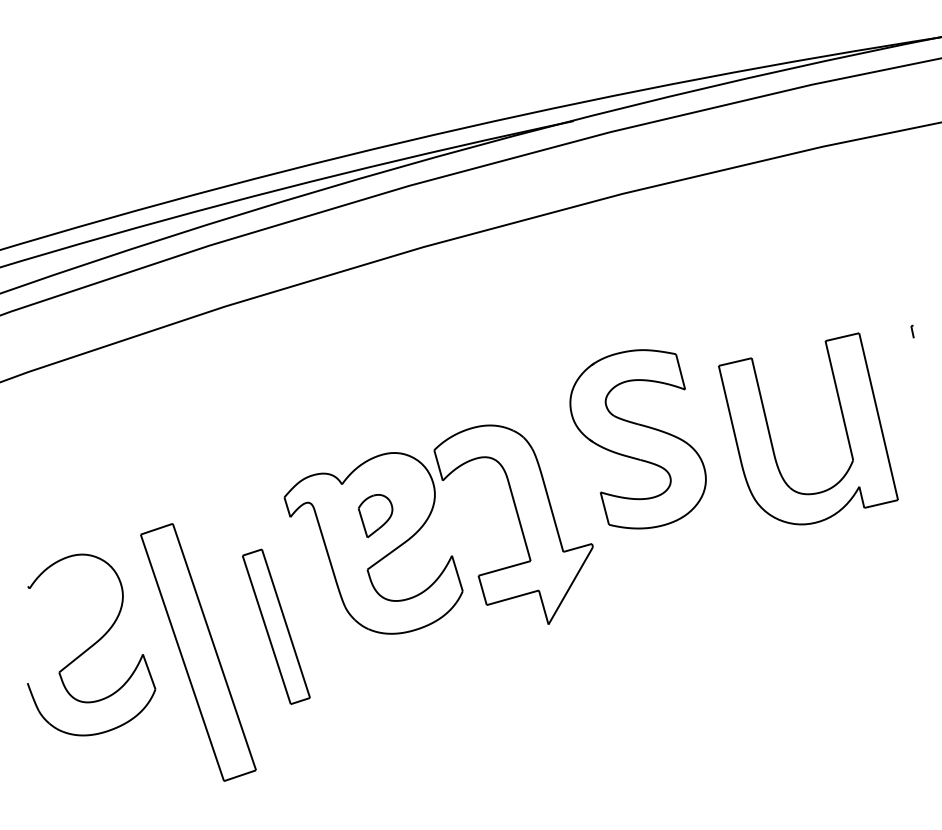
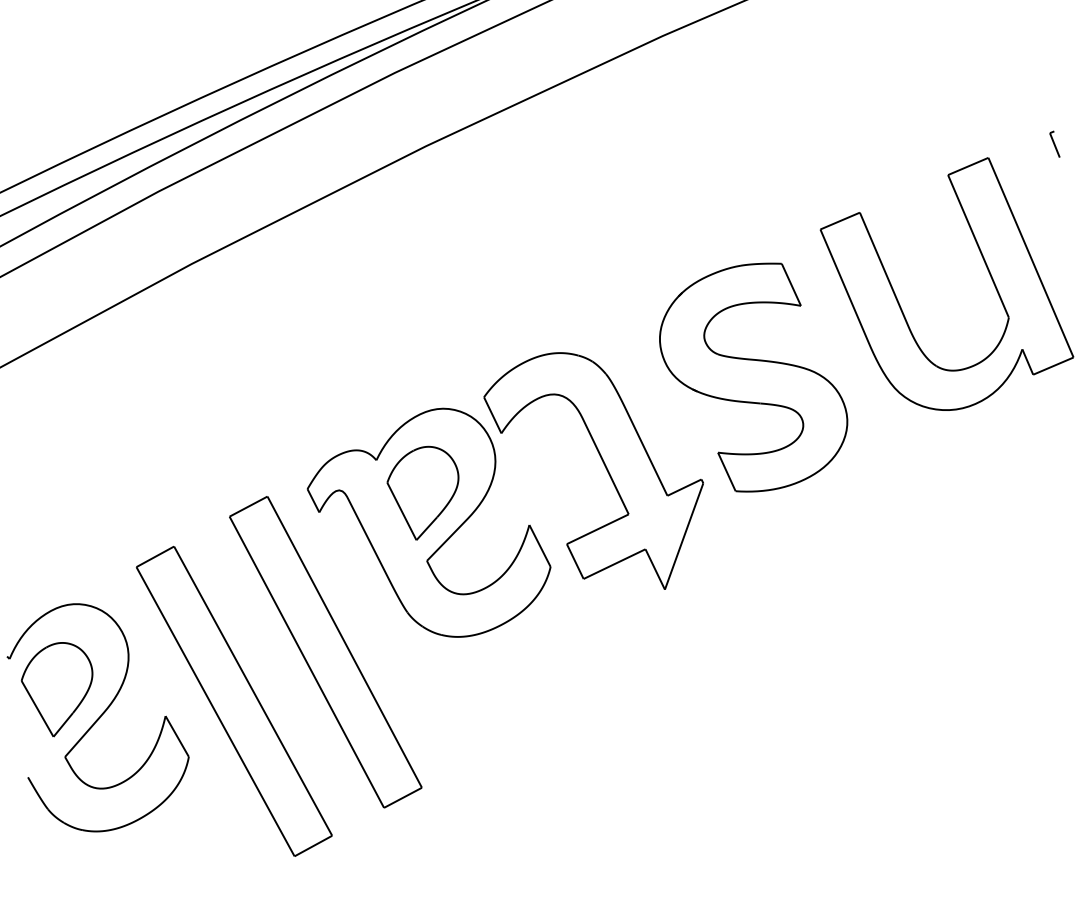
part: (912, 331) -> (1054, 144), size x1.67
part: (637, 439) -> (752, 378), moved
part: (375, 515) -> (425, 491), size x1.67
part: (64, 618) -> (59, 688), added
part: (276, 626) -> (326, 651), size x1.67

